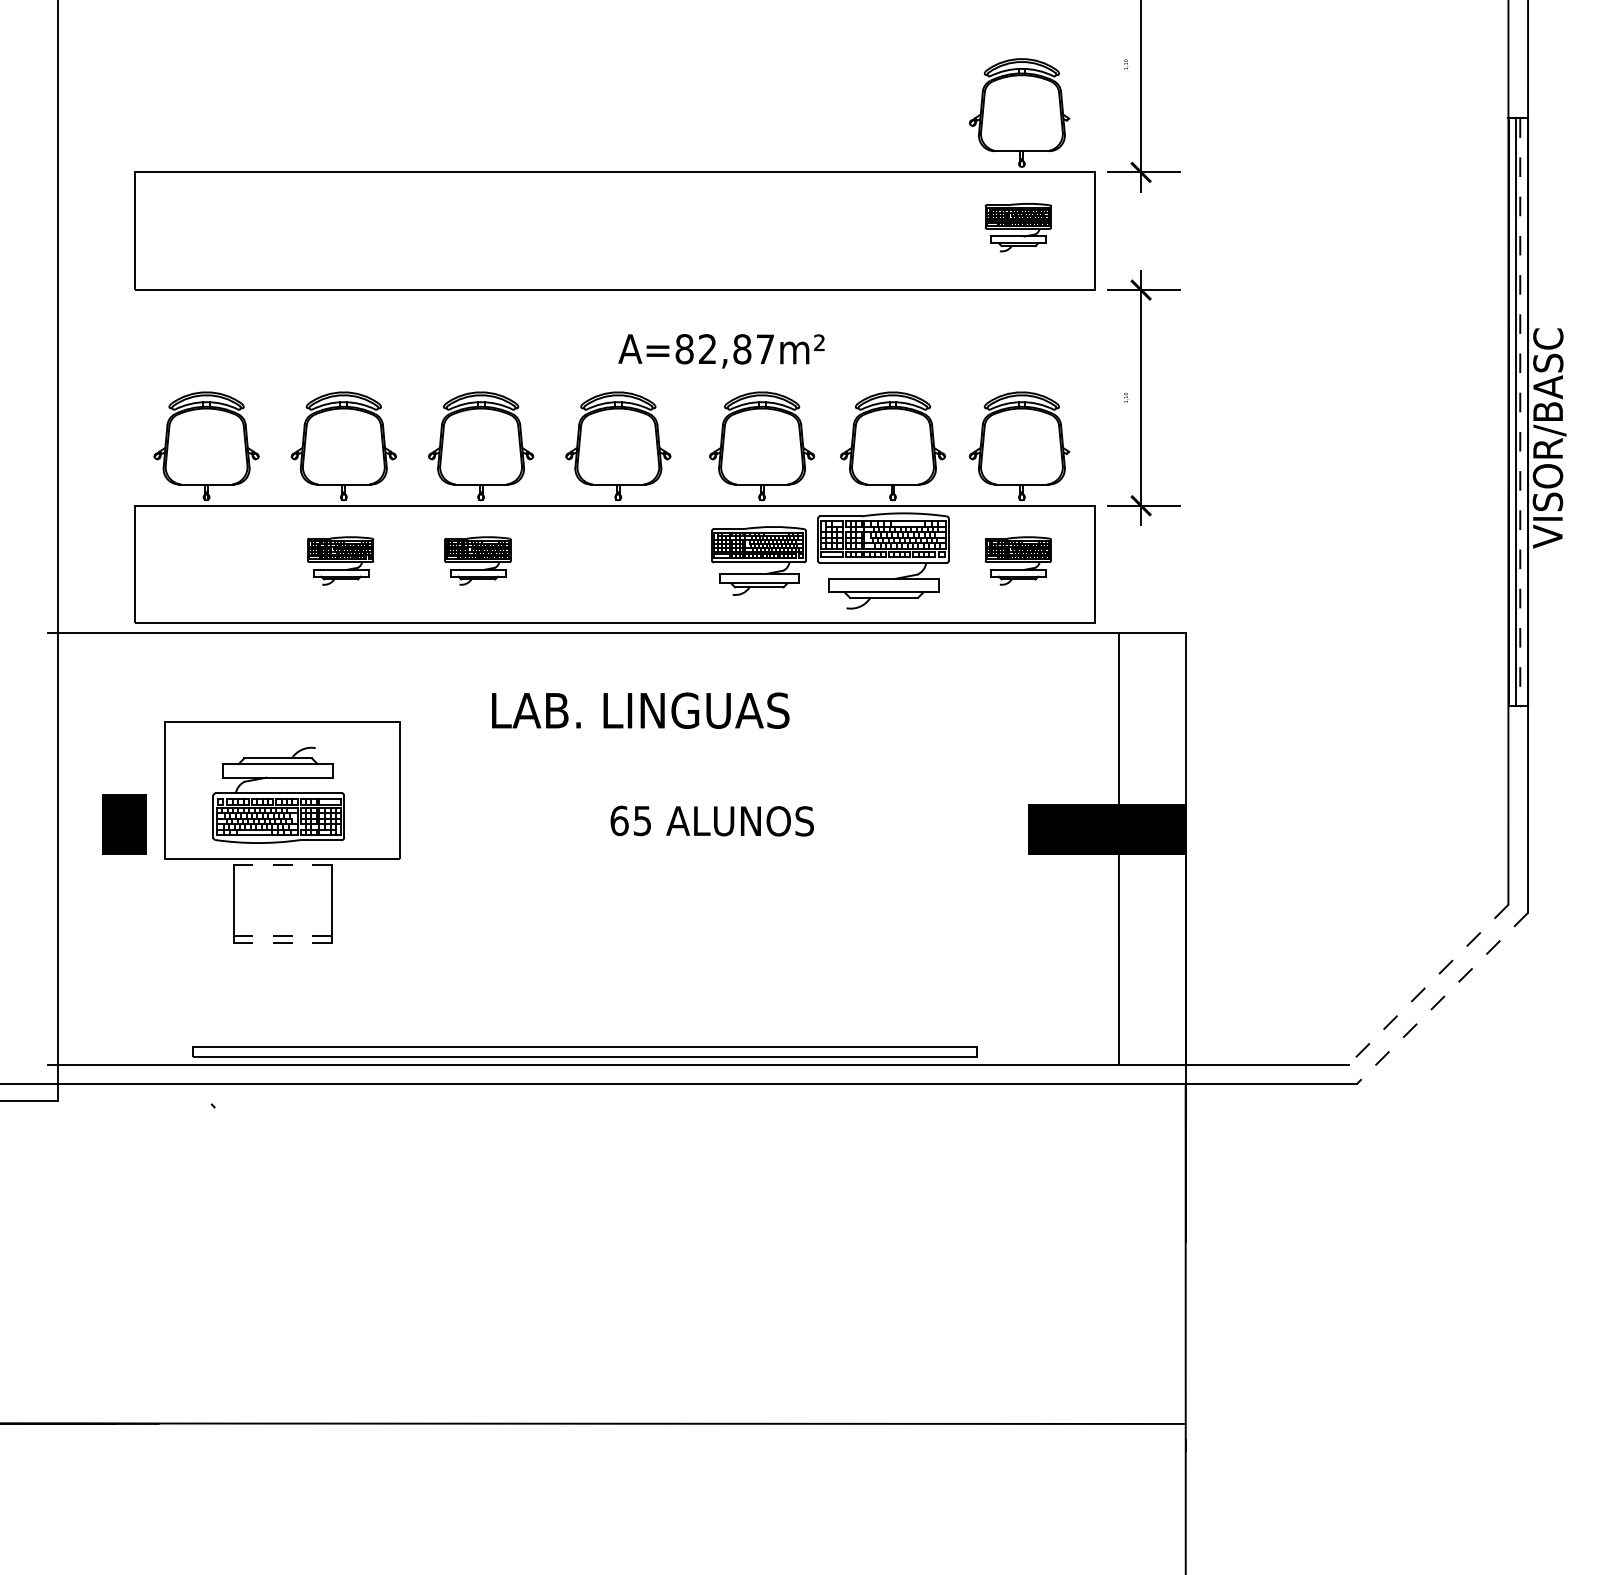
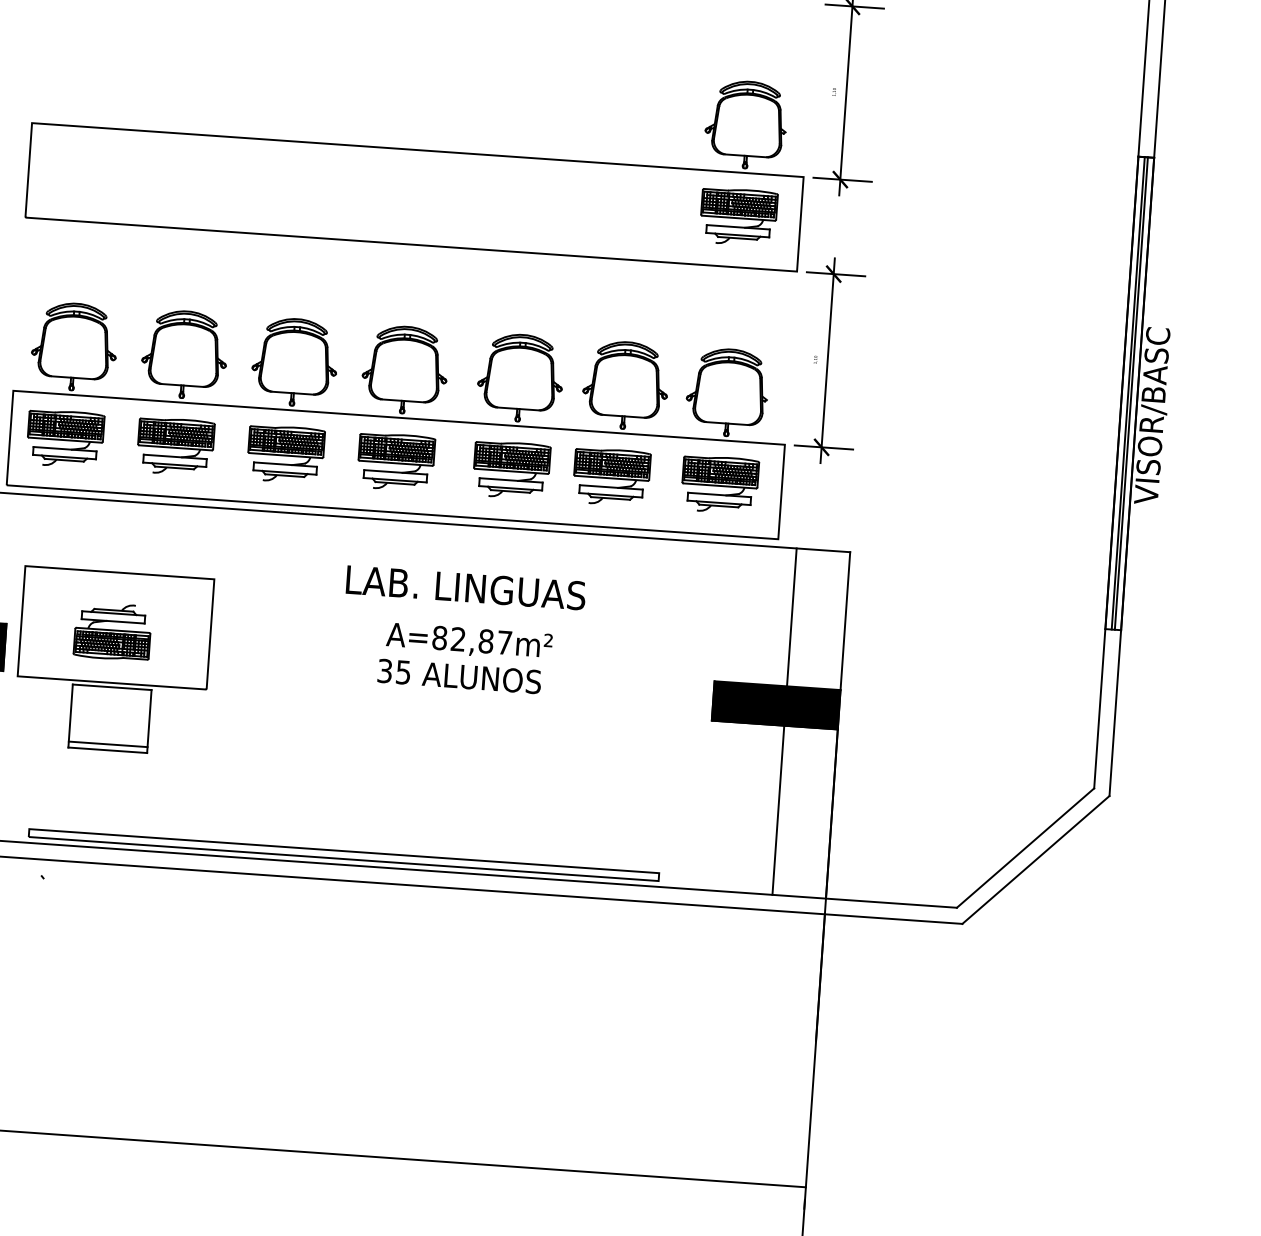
part: (1017, 227) -> (737, 216), size x1.43
text: (721, 351) -> (469, 642), moved
line: (1520, 412) -> (1131, 393), dashed -> solid
part: (202, 560) -> (64, 438), added
part: (340, 560) -> (175, 446), size x1.43
part: (477, 560) -> (285, 454), size x1.43
part: (614, 560) -> (395, 461), added
part: (883, 560) -> (611, 476), size x0.71
part: (1017, 560) -> (719, 484), size x1.43
text: (640, 710) -> (465, 587), moved
part: (278, 795) -> (112, 631), size x0.71
text: (619, 820) -> (385, 670), 65 -> 35
line: (283, 864) -> (112, 687), dashed -> solid
line: (283, 935) -> (108, 744), dashed -> solid
line: (283, 943) -> (108, 750), dashed -> solid
line: (1428, 984) -> (1025, 847), dashed -> solid
line: (1442, 998) -> (1036, 859), dashed -> solid

